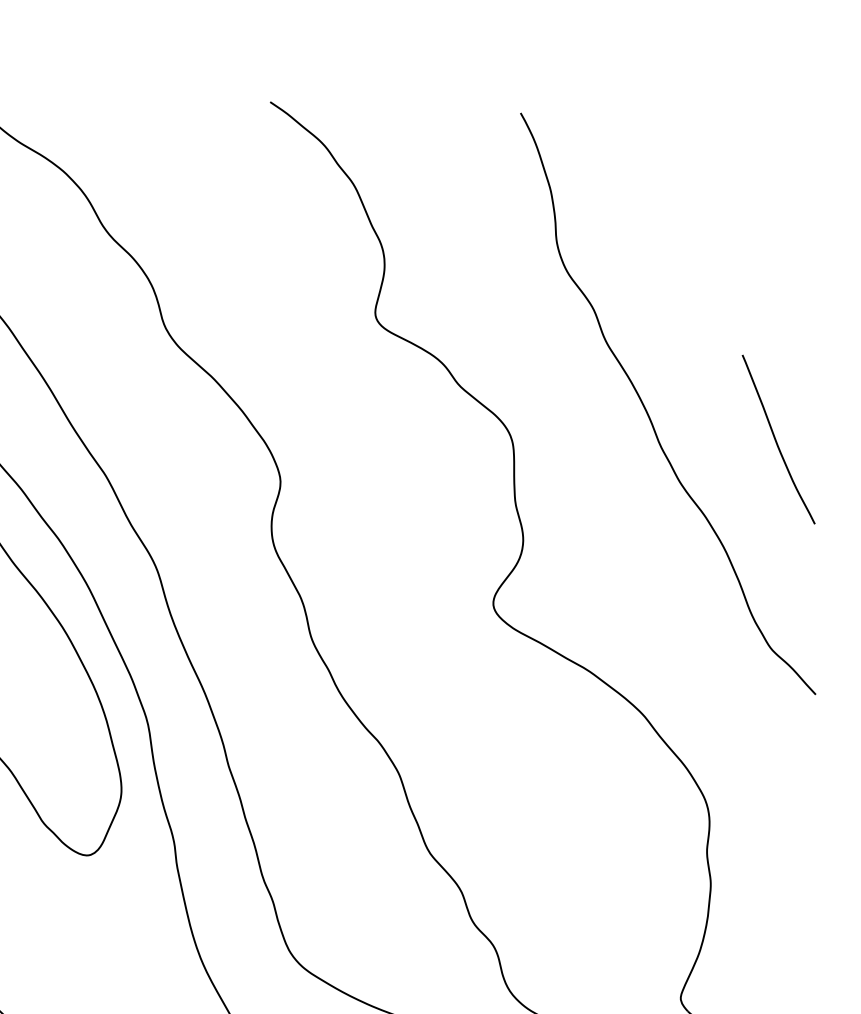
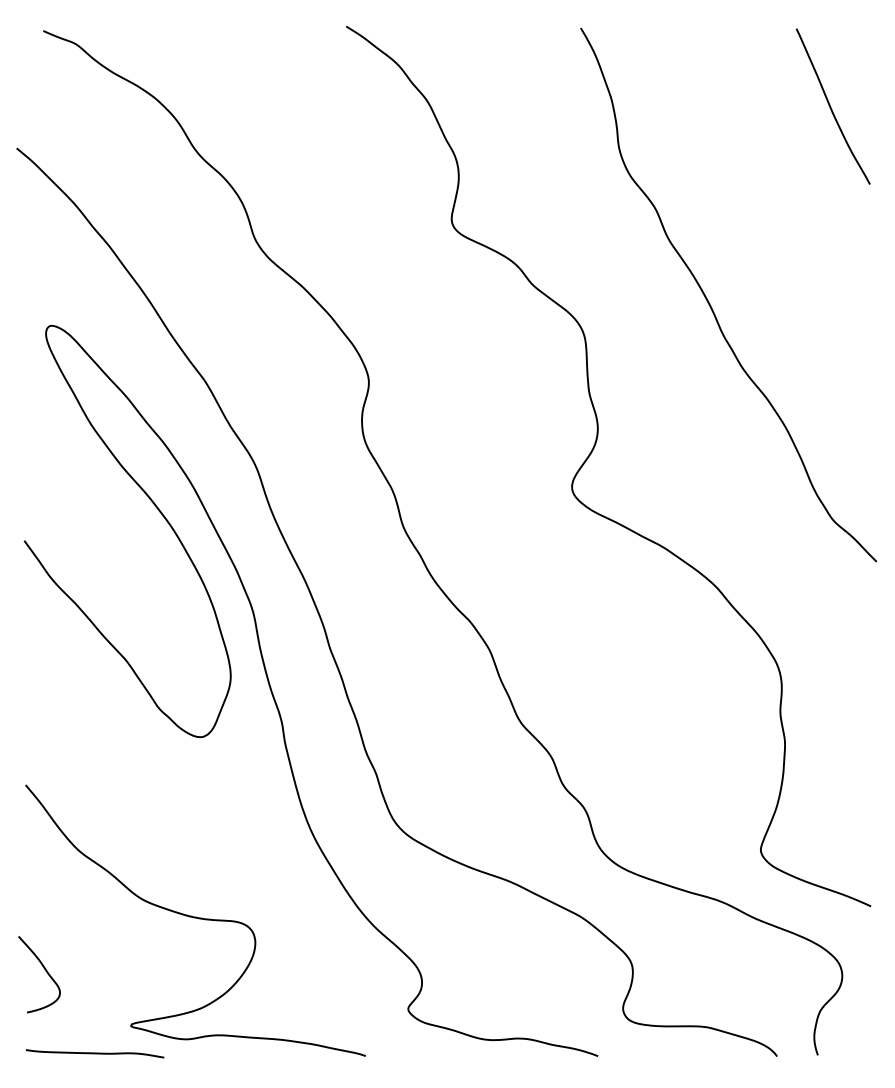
curve: (776, 440) -> (831, 107), moved

